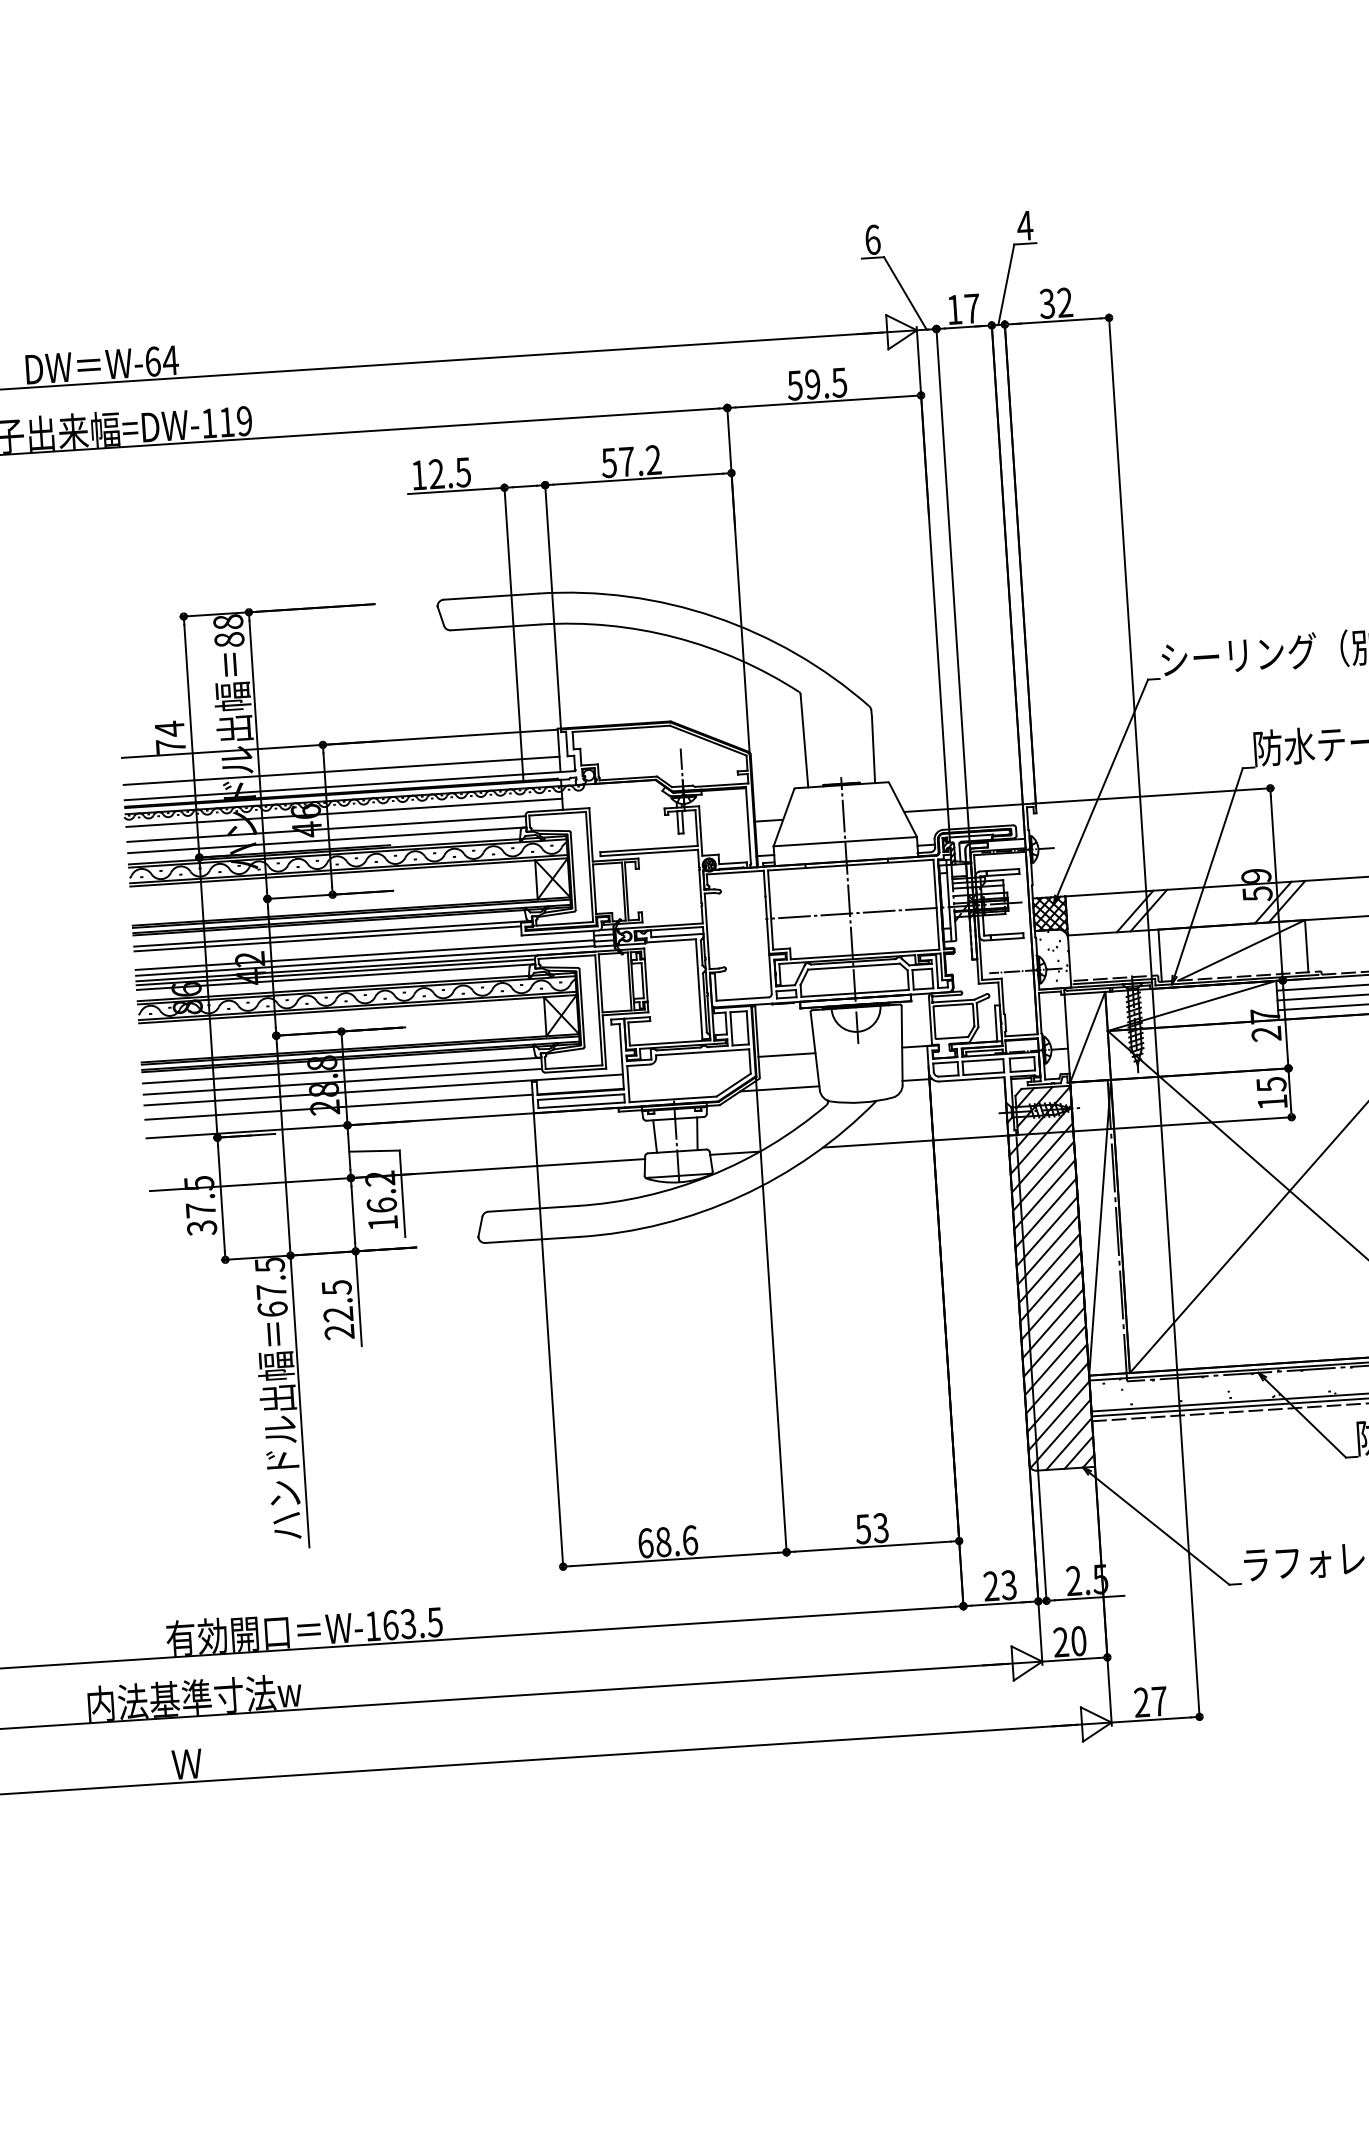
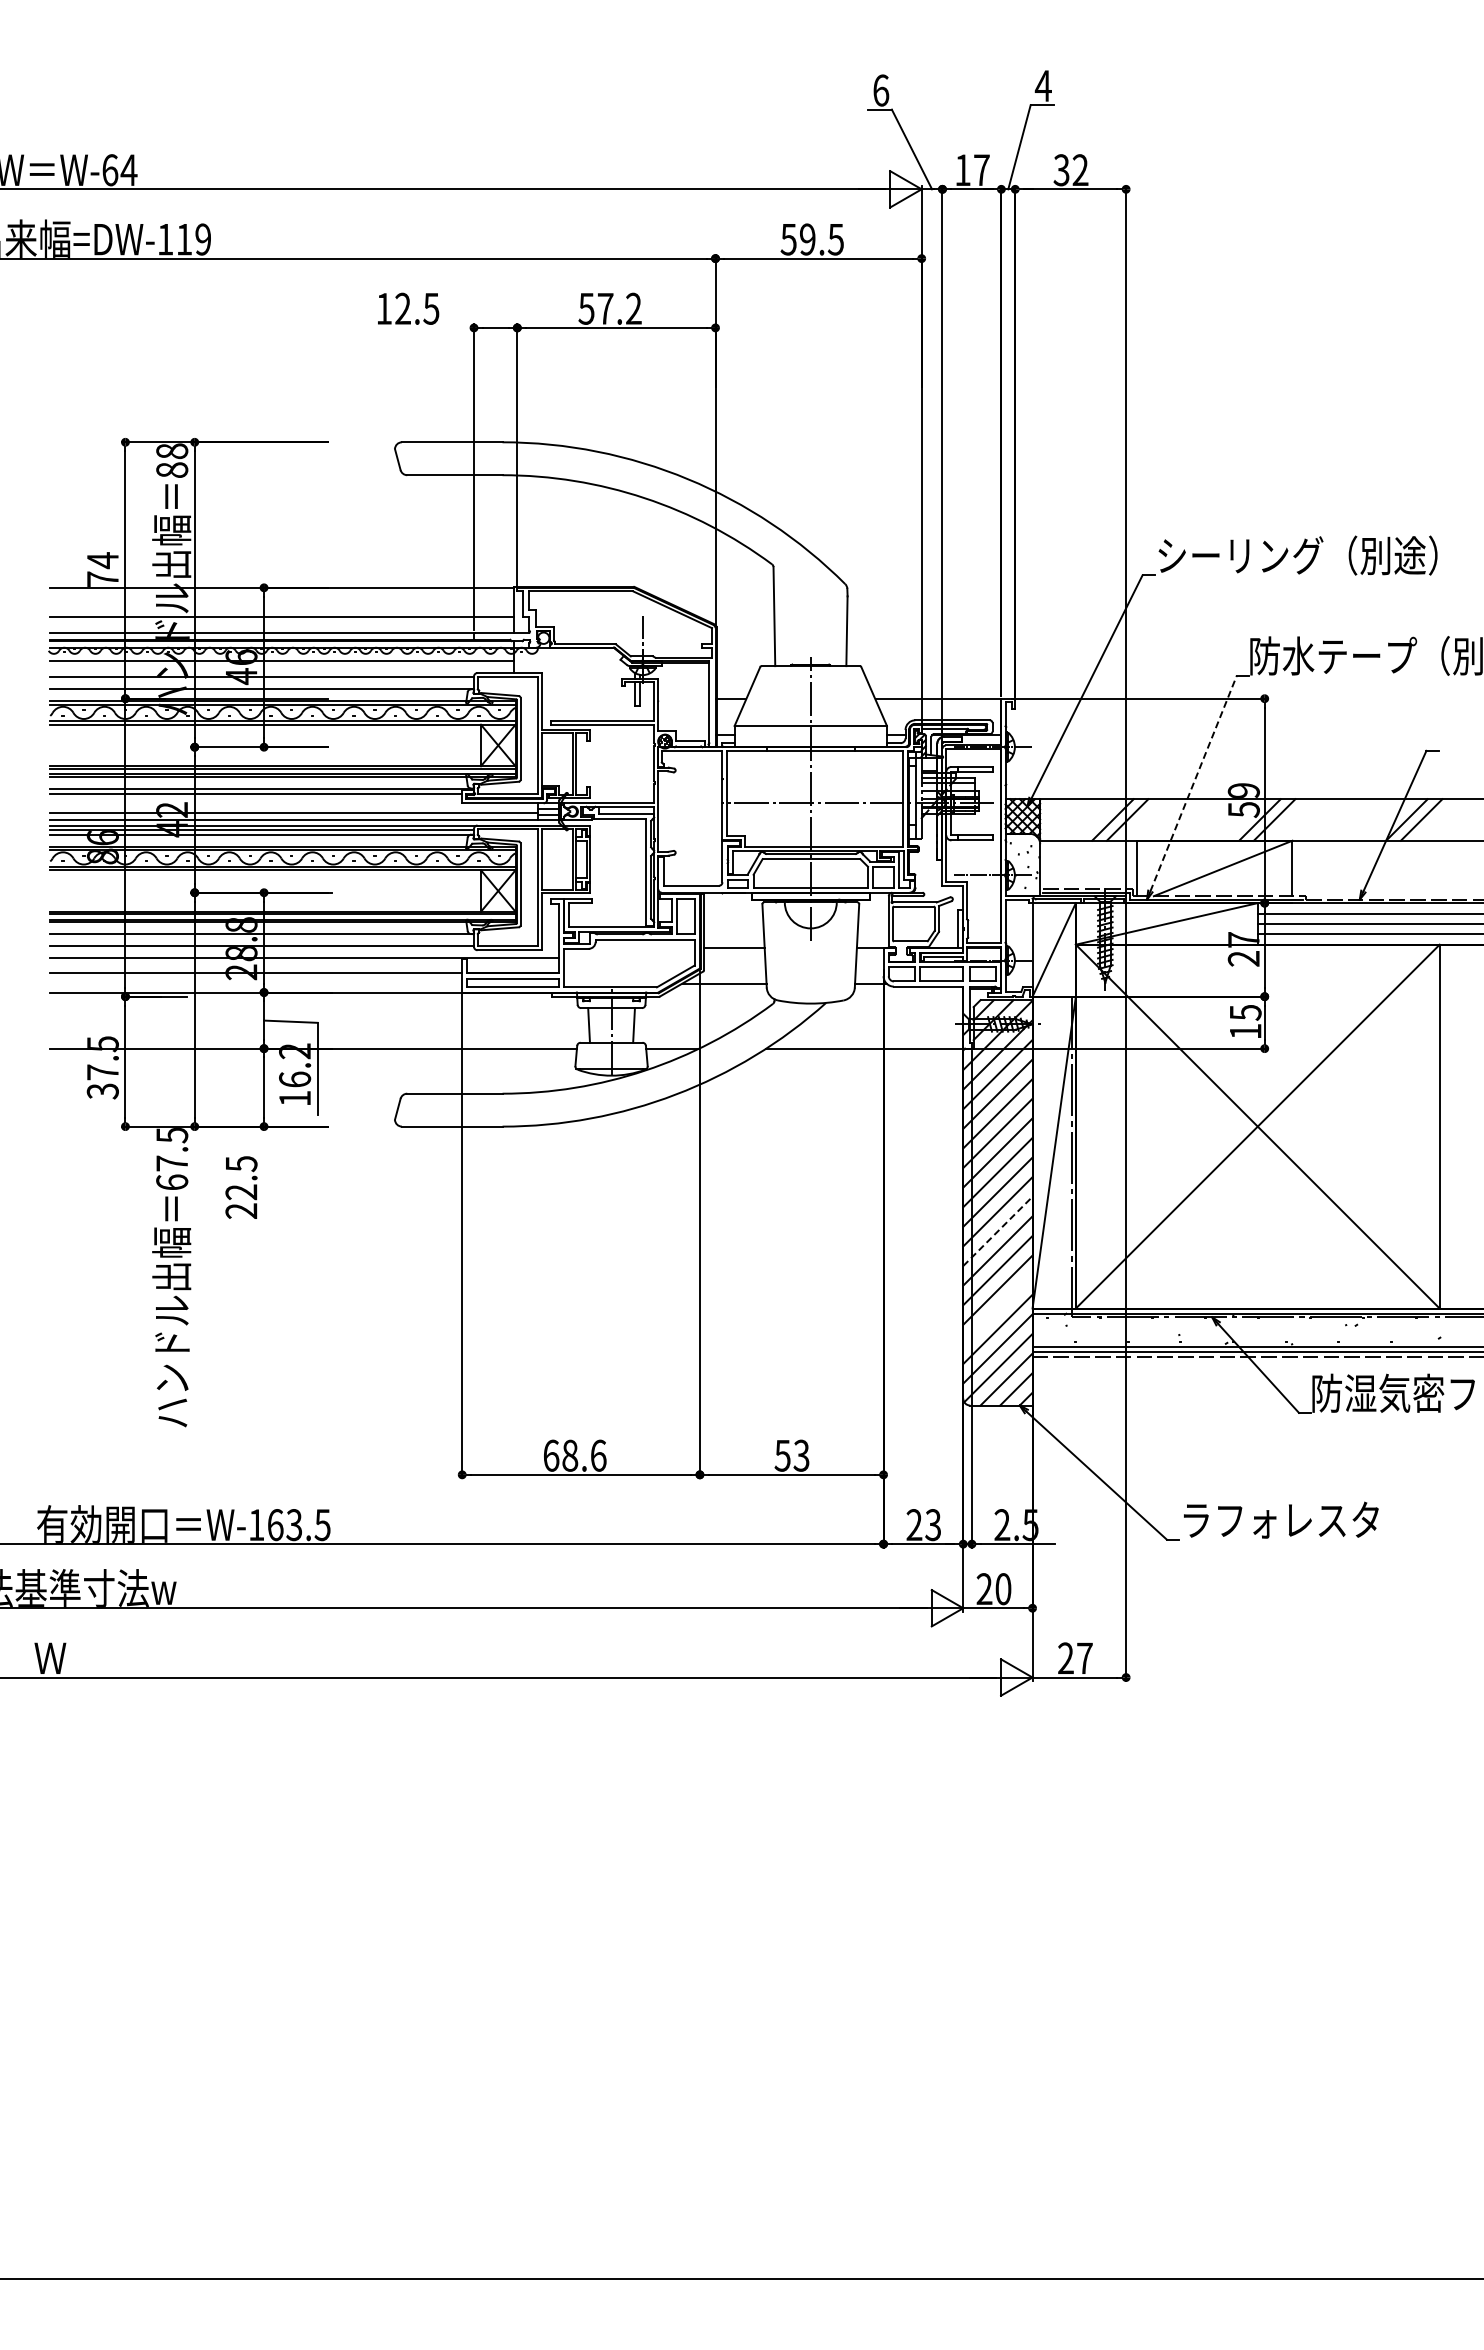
line: (456, 490) -> (422, 327), removed
line: (1208, 872) -> (1193, 783), solid -> dashed
line: (359, 1298) -> (264, 1176), removed
line: (1052, 1305) -> (998, 1231), solid -> dashed
line: (1056, 1378) -> (997, 1309), removed
line: (299, 1401) -> (194, 1281), removed

